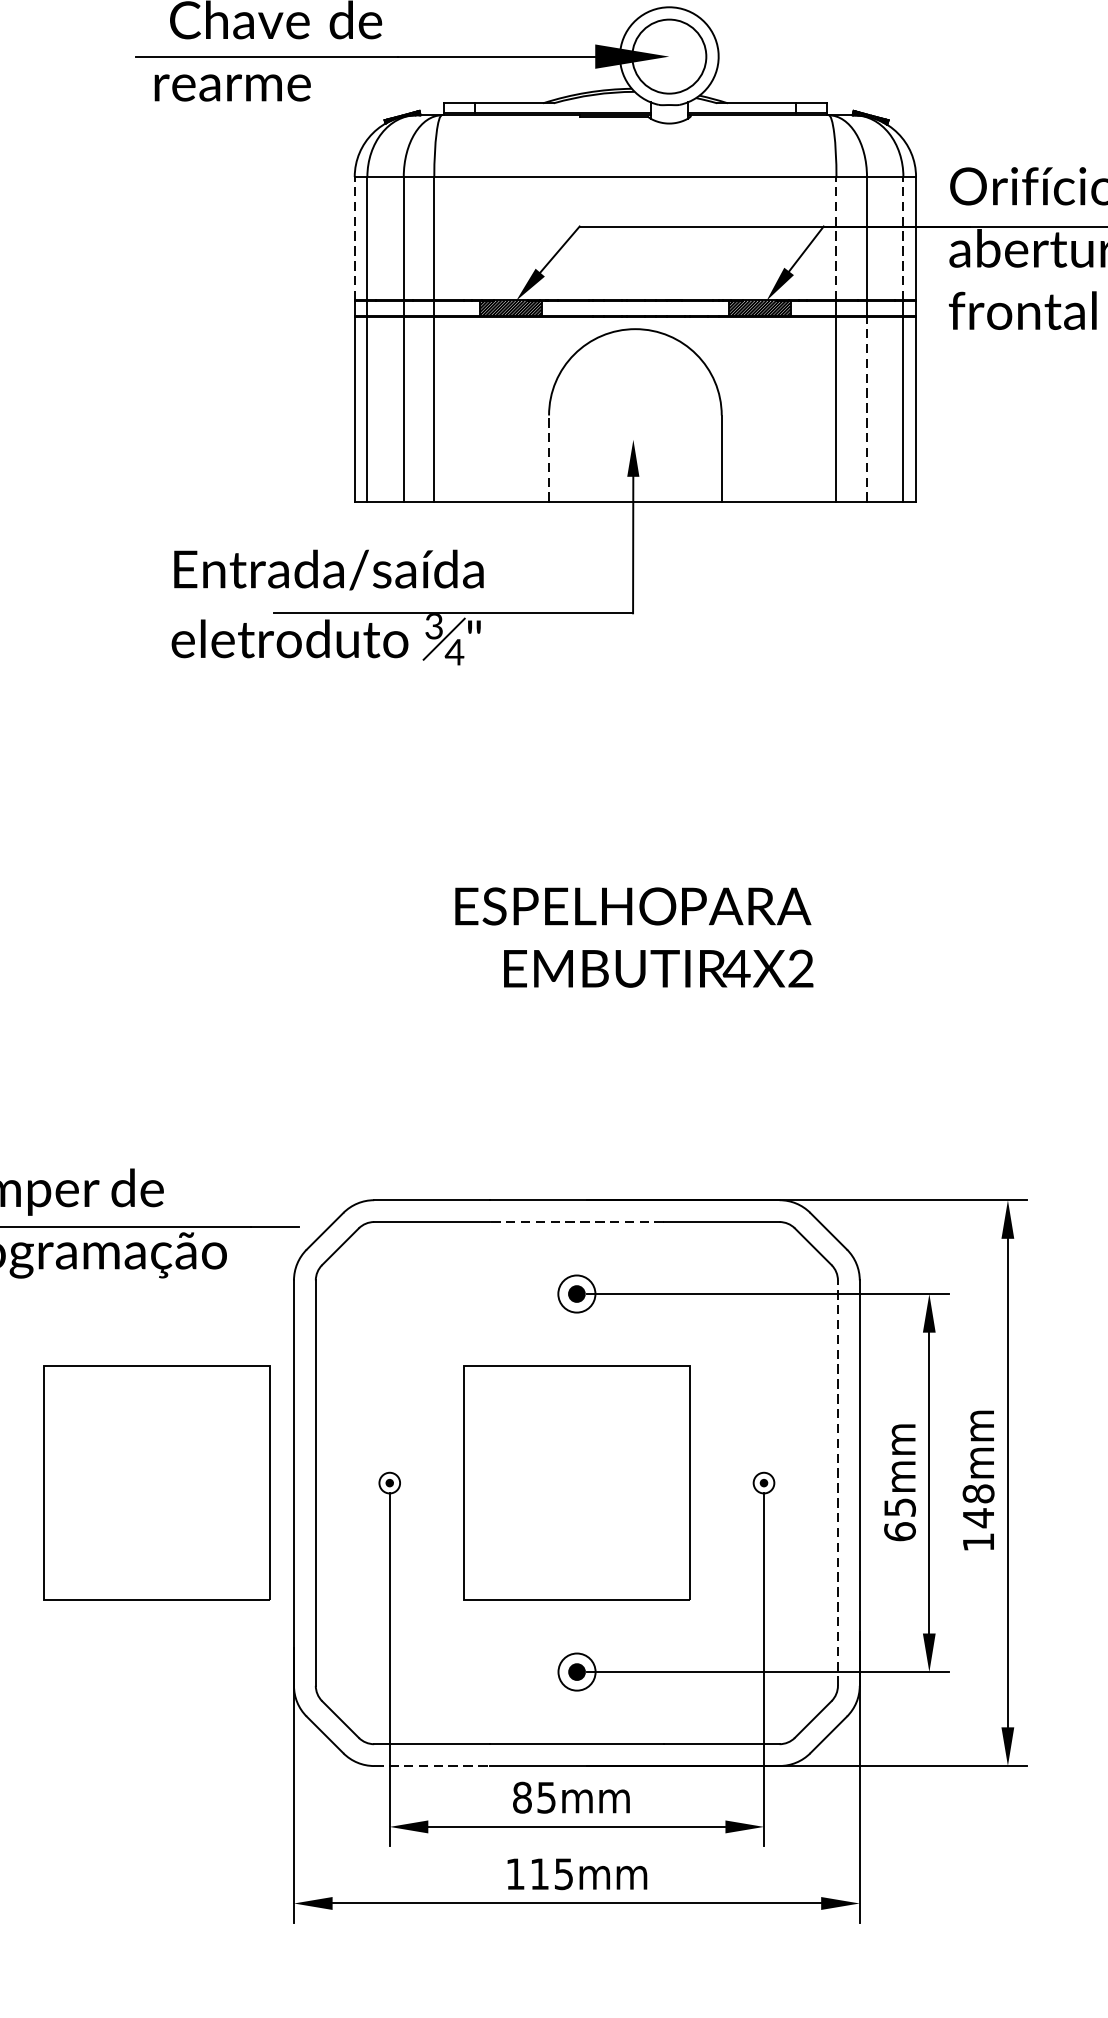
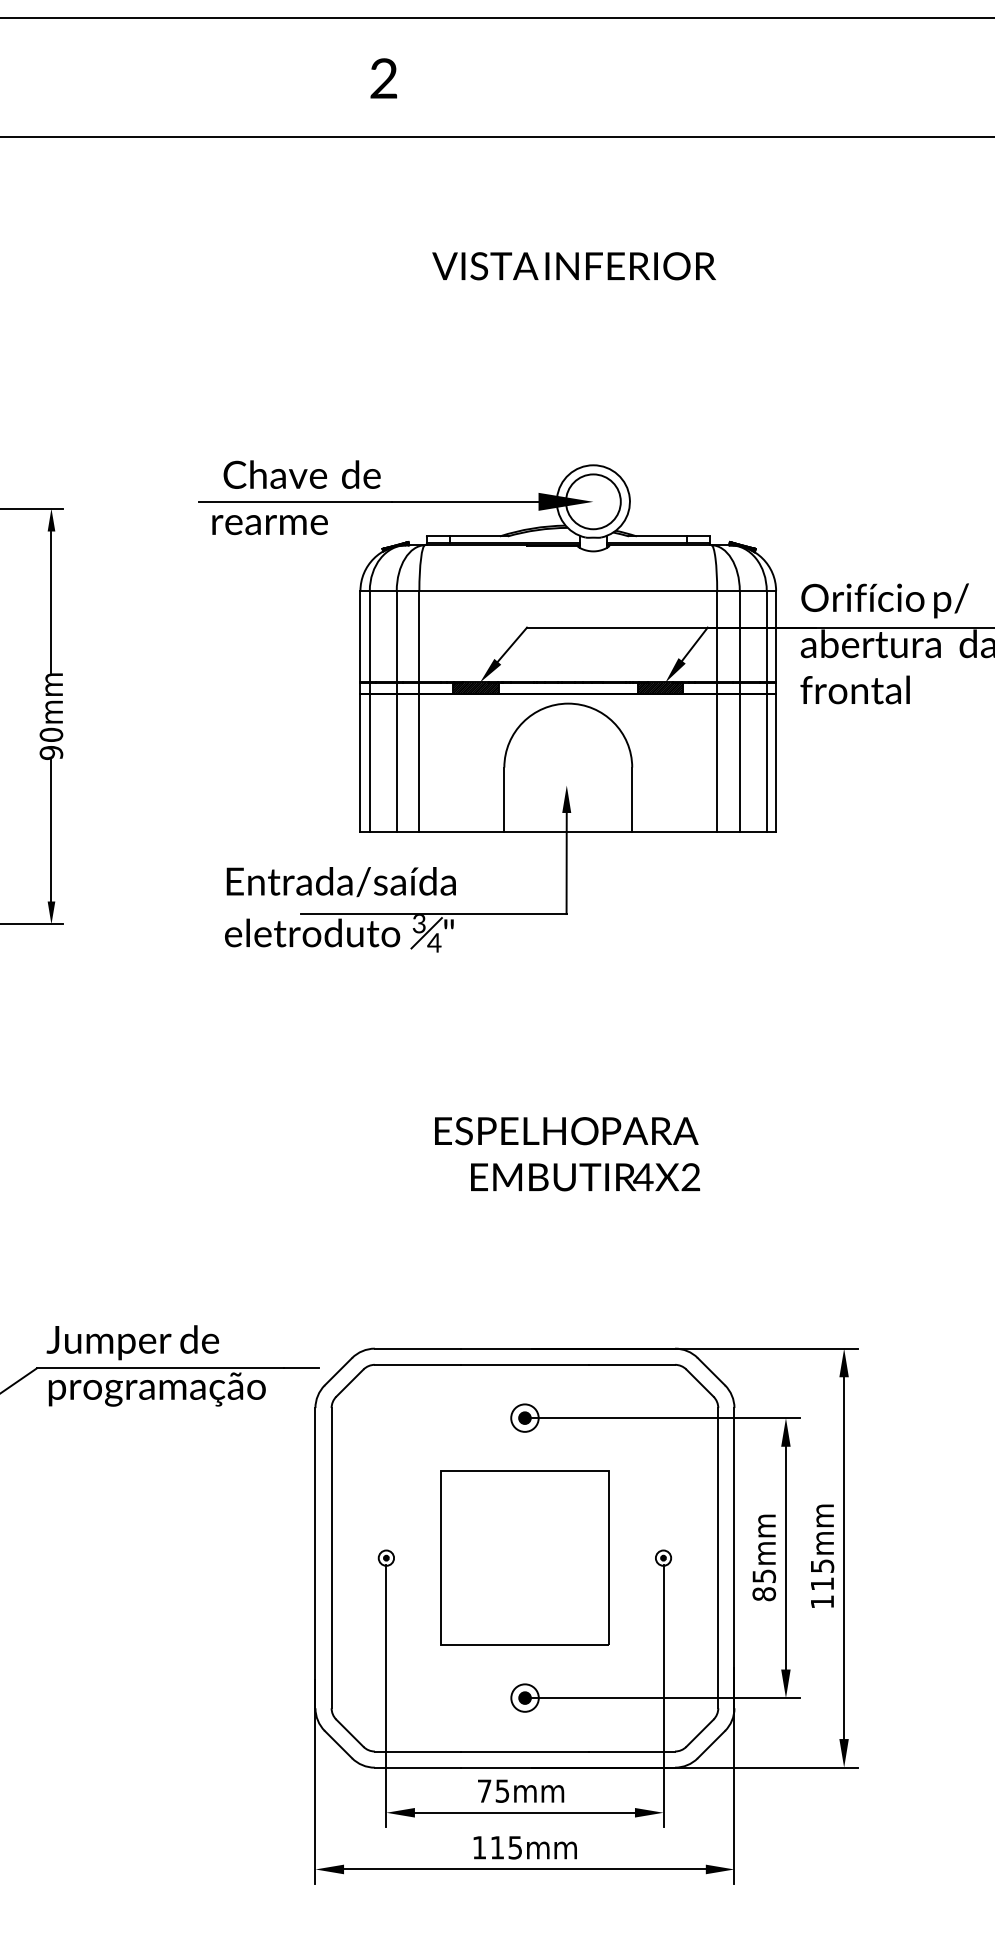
line: (354, 238) -> (360, 636), dashed -> solid
line: (836, 238) -> (717, 636), dashed -> solid
line: (903, 238) -> (766, 636), dashed -> solid
line: (866, 409) -> (739, 763), dashed -> solid
line: (549, 458) -> (504, 799), dashed -> solid
line: (576, 1221) -> (524, 1364), dashed -> solid
part: (156, 1482) -> (213, 1557), removed
line: (838, 1482) -> (718, 1557), dashed -> solid
text: (978, 1506) -> (822, 1575), 148mm -> 115mm
text: (899, 1532) -> (763, 1594), 65mm -> 85mm
line: (431, 1765) -> (417, 1767), dashed -> solid
text: (522, 1796) -> (484, 1790), 85mm -> 75mm

